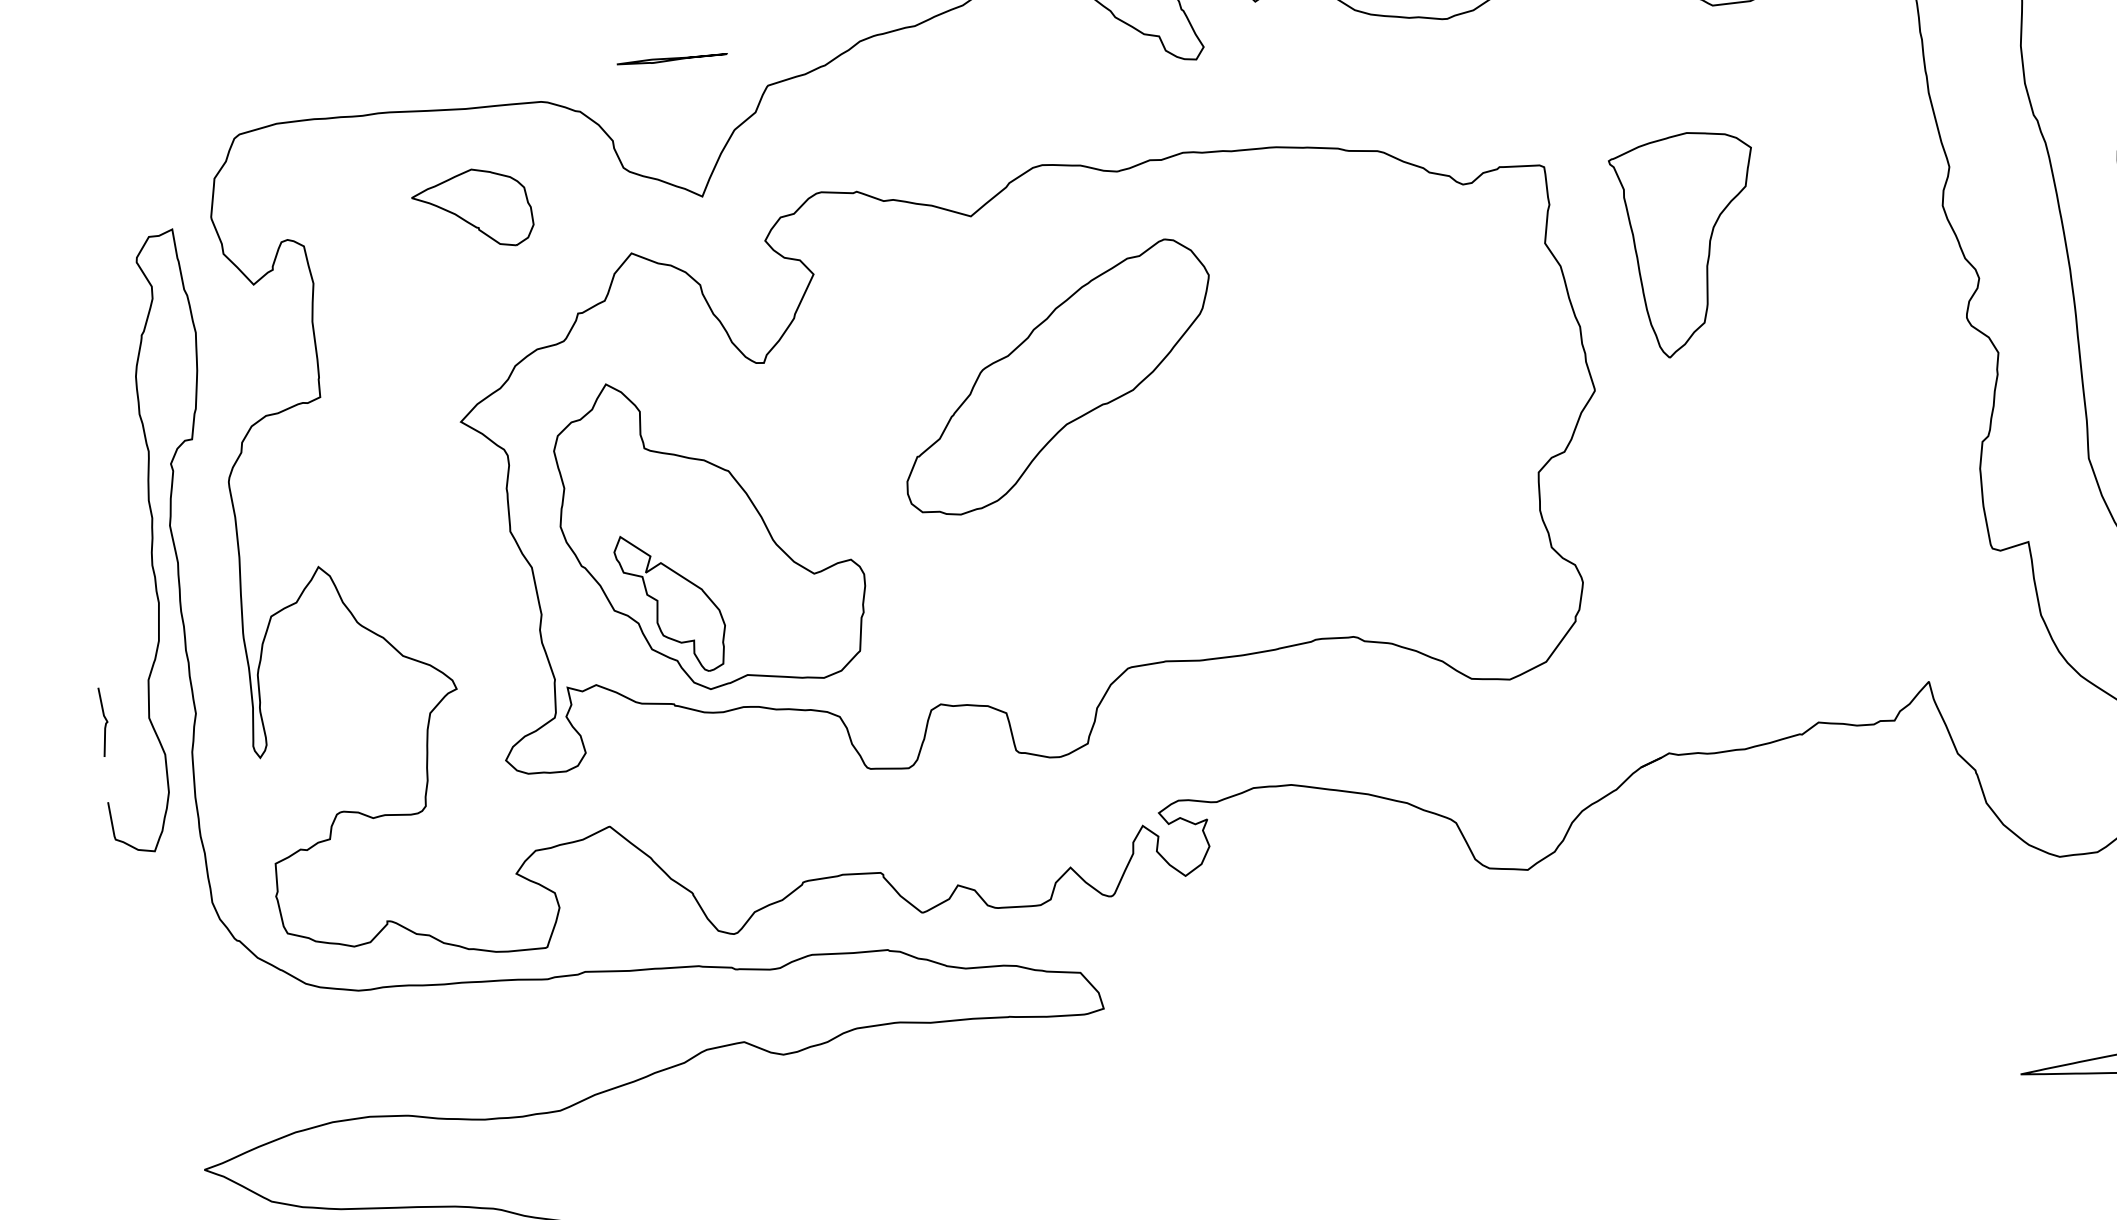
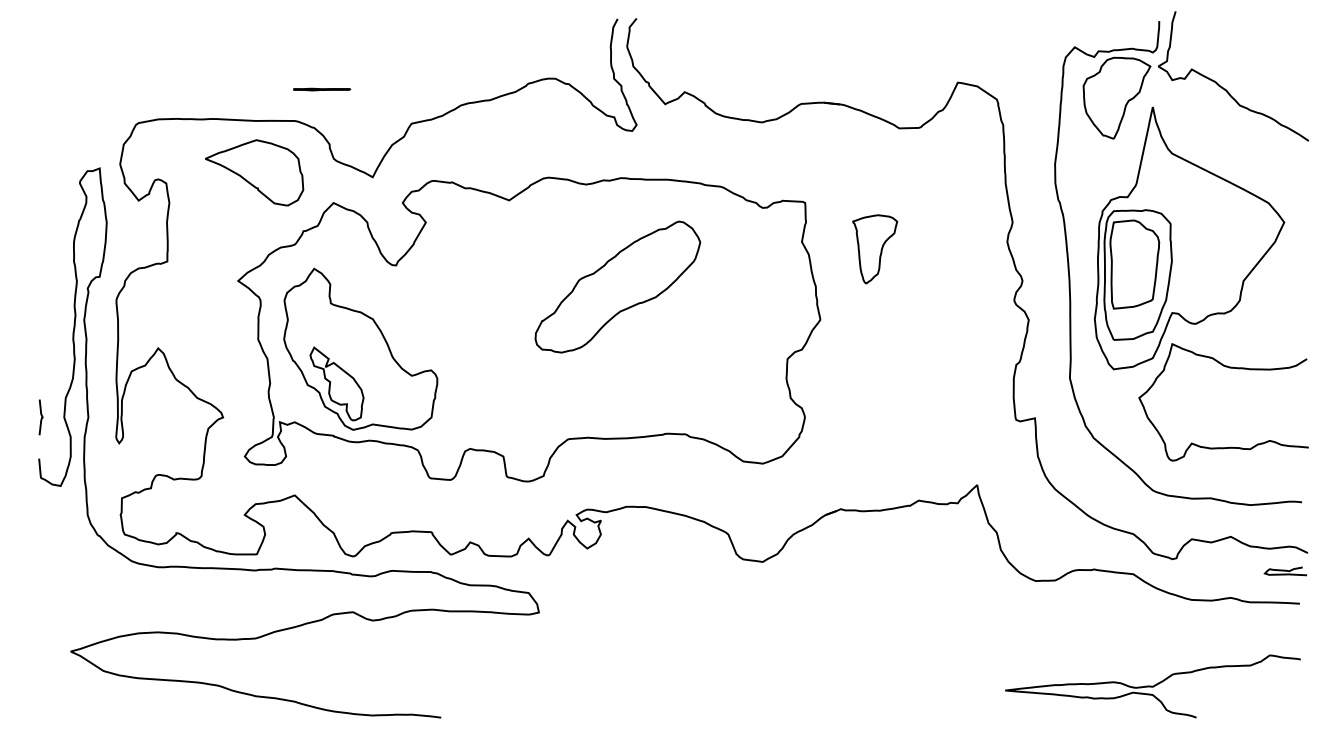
line: (673, 59) -> (322, 89), moved
part: (472, 208) -> (254, 172), size x1.6
part: (1686, 244) -> (874, 249), size x0.6
part: (1056, 376) -> (617, 286), moved

